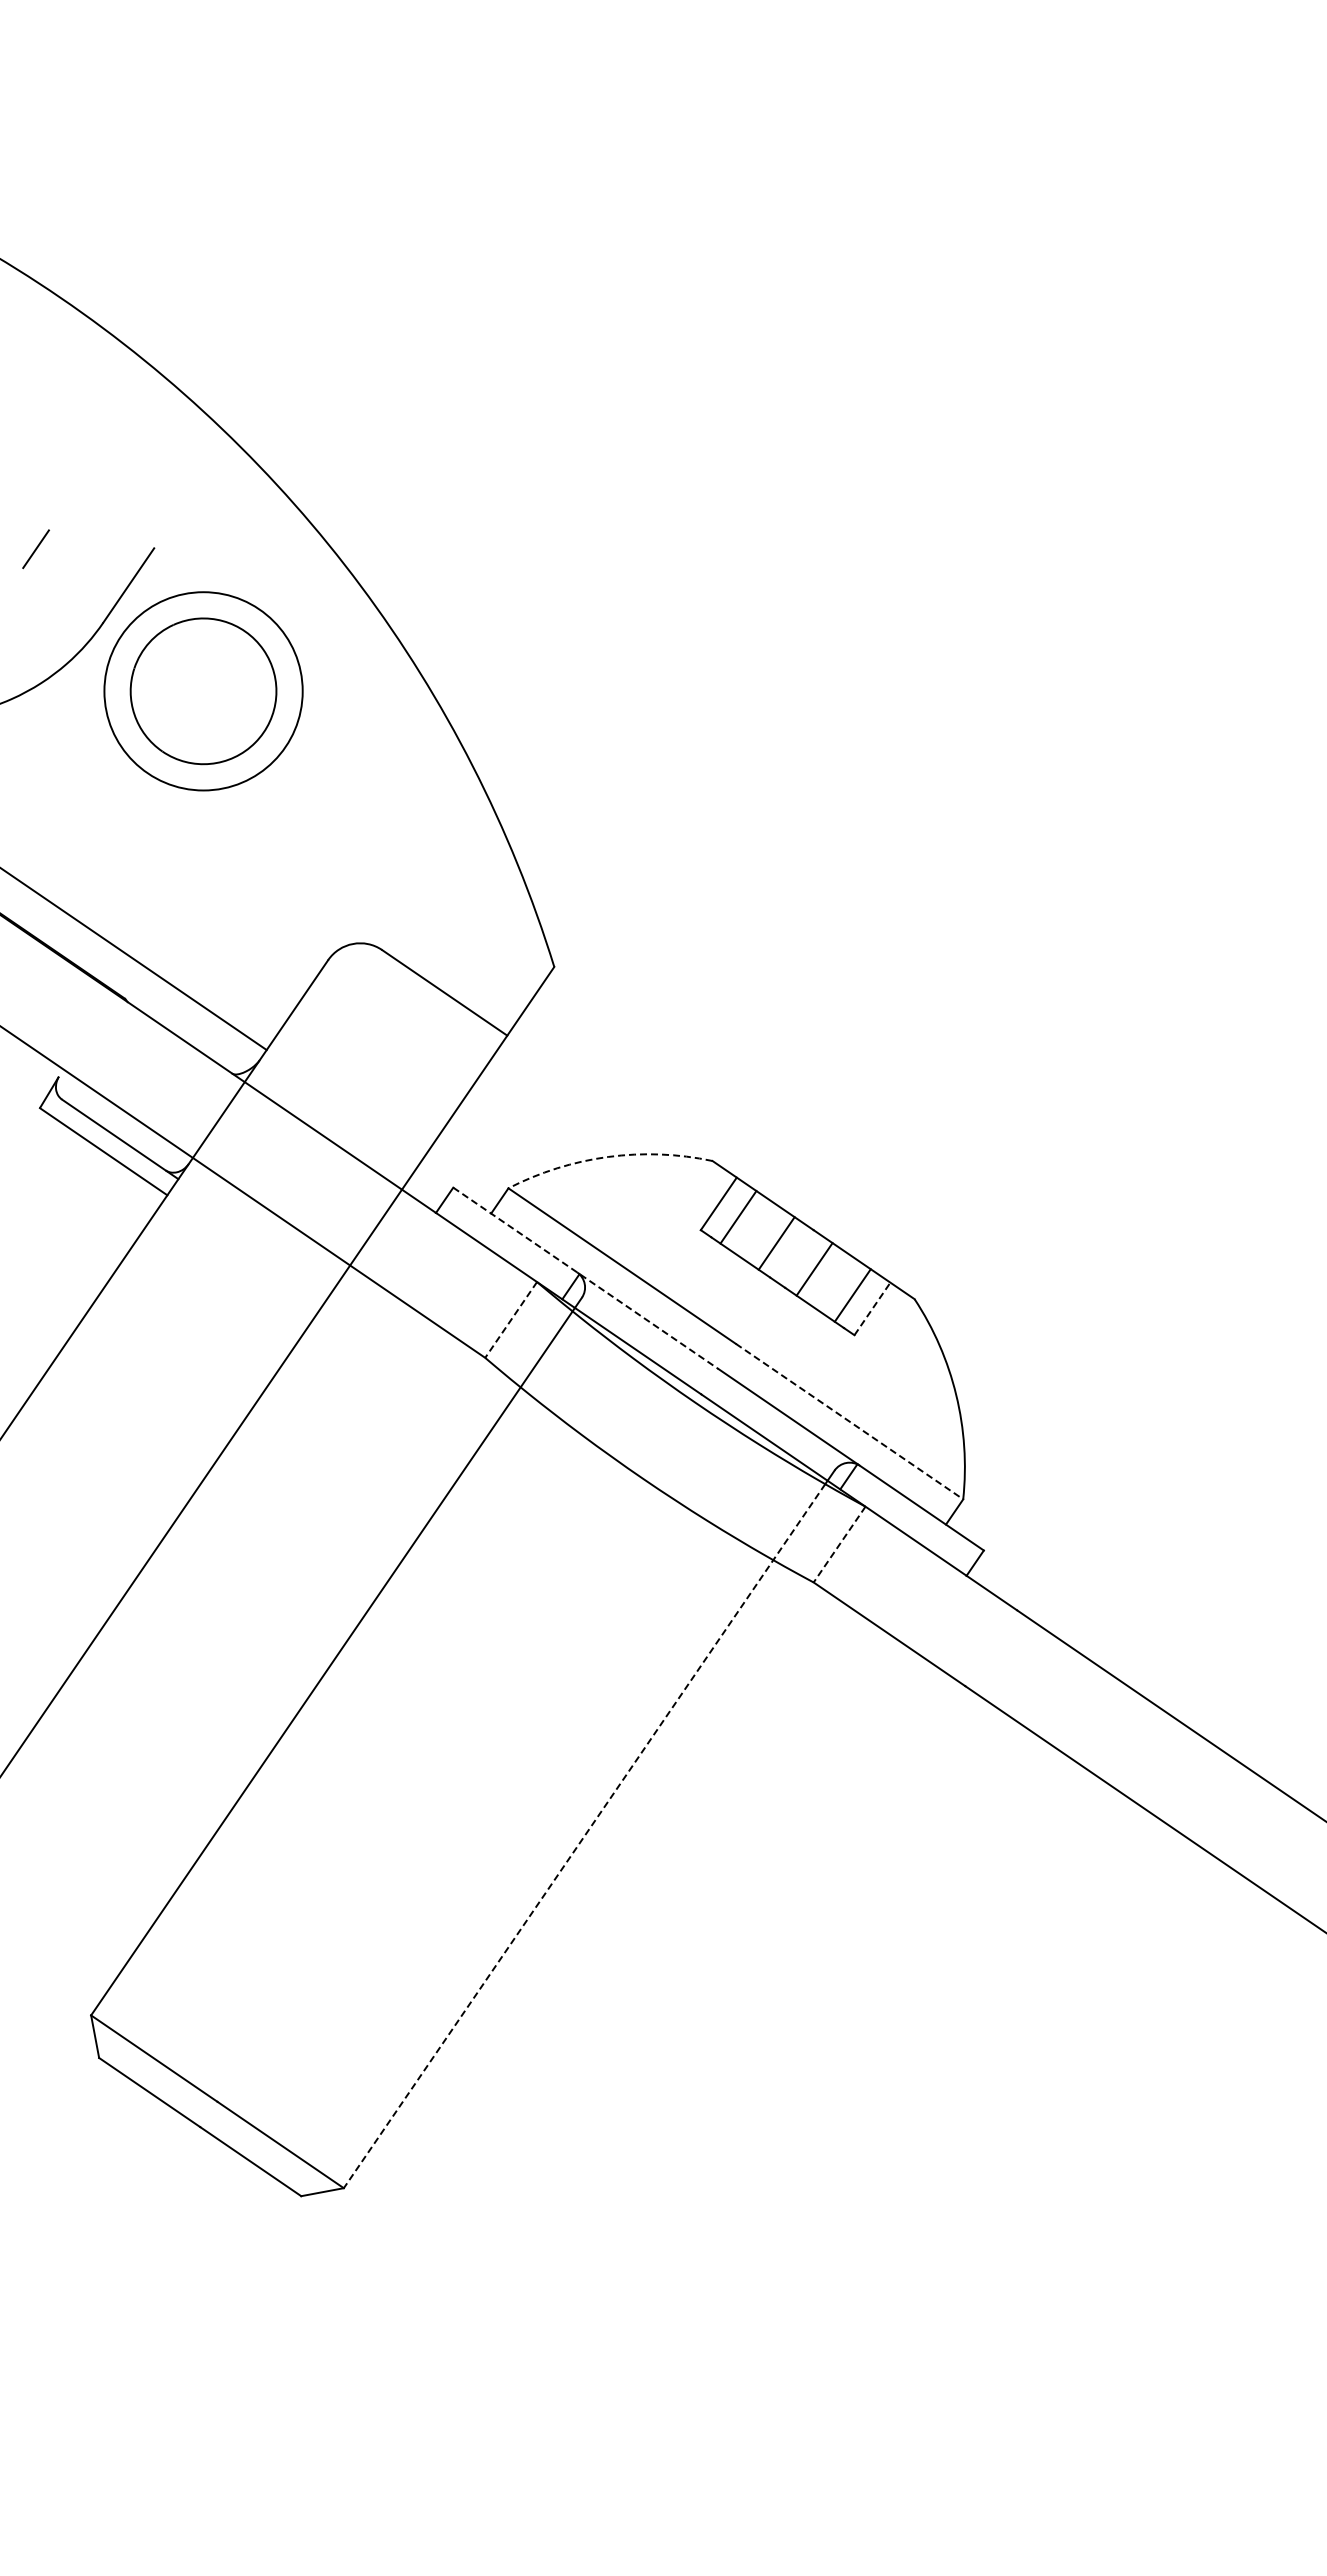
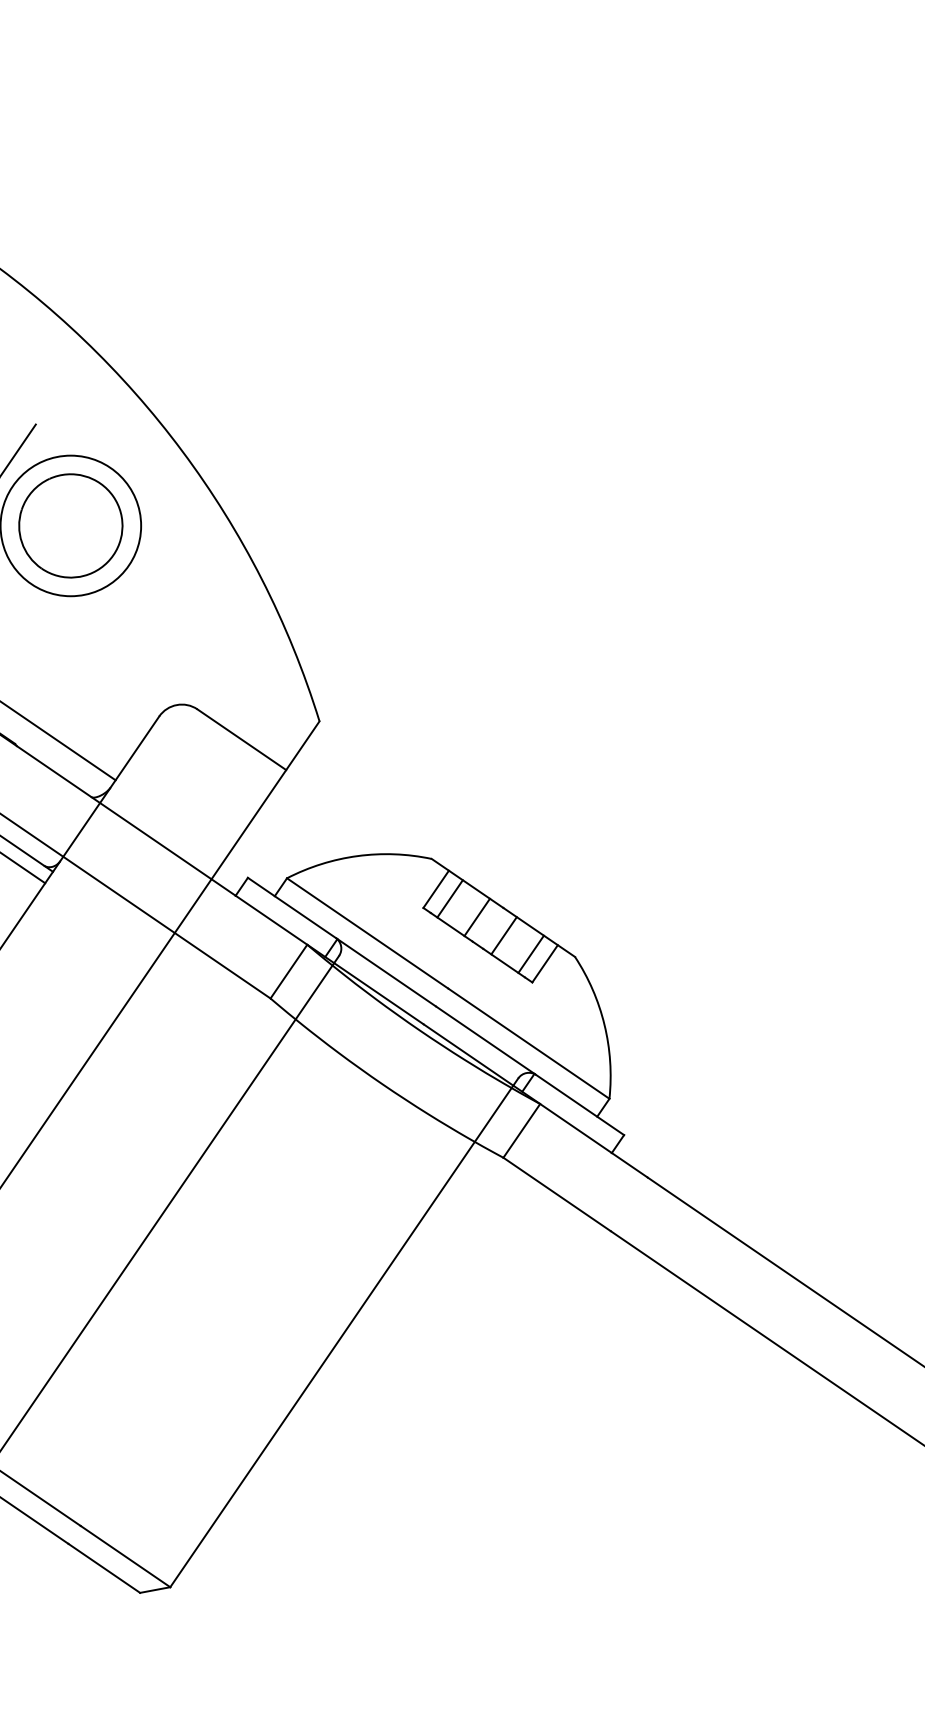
arc: (608, 1156) -> (357, 855), dashed -> solid
line: (585, 1278) -> (341, 942), dashed -> solid
line: (872, 1308) -> (545, 963), dashed -> solid
line: (511, 1319) -> (289, 971), dashed -> solid
line: (849, 1421) -> (528, 1043), dashed -> solid
line: (839, 1544) -> (521, 1130), dashed -> solid
line: (584, 1836) -> (340, 1337), dashed -> solid

